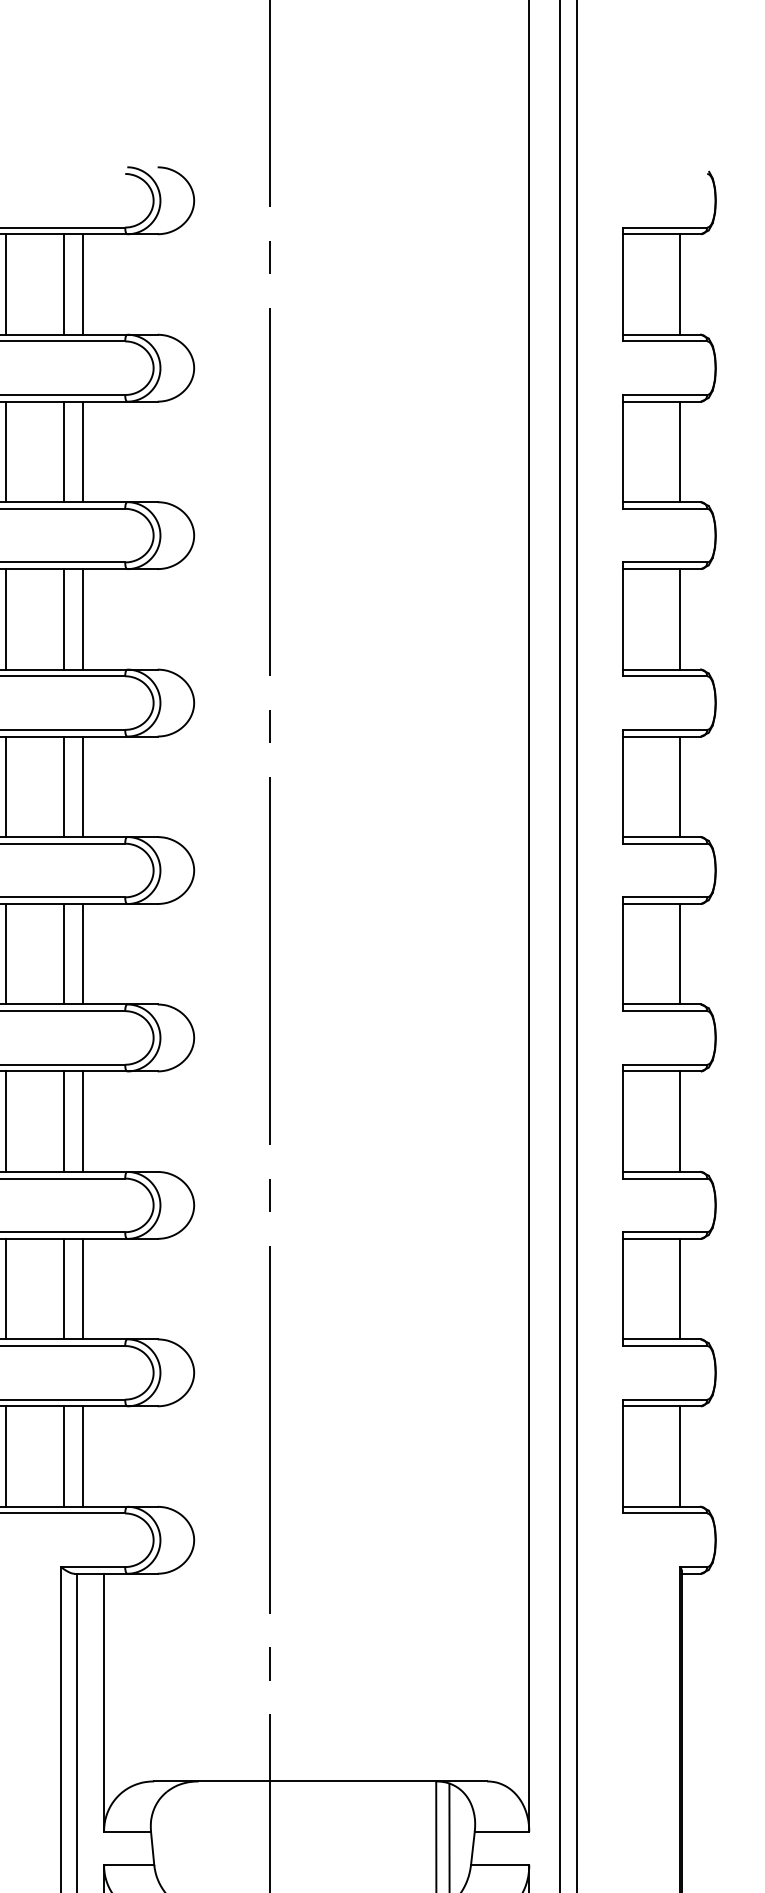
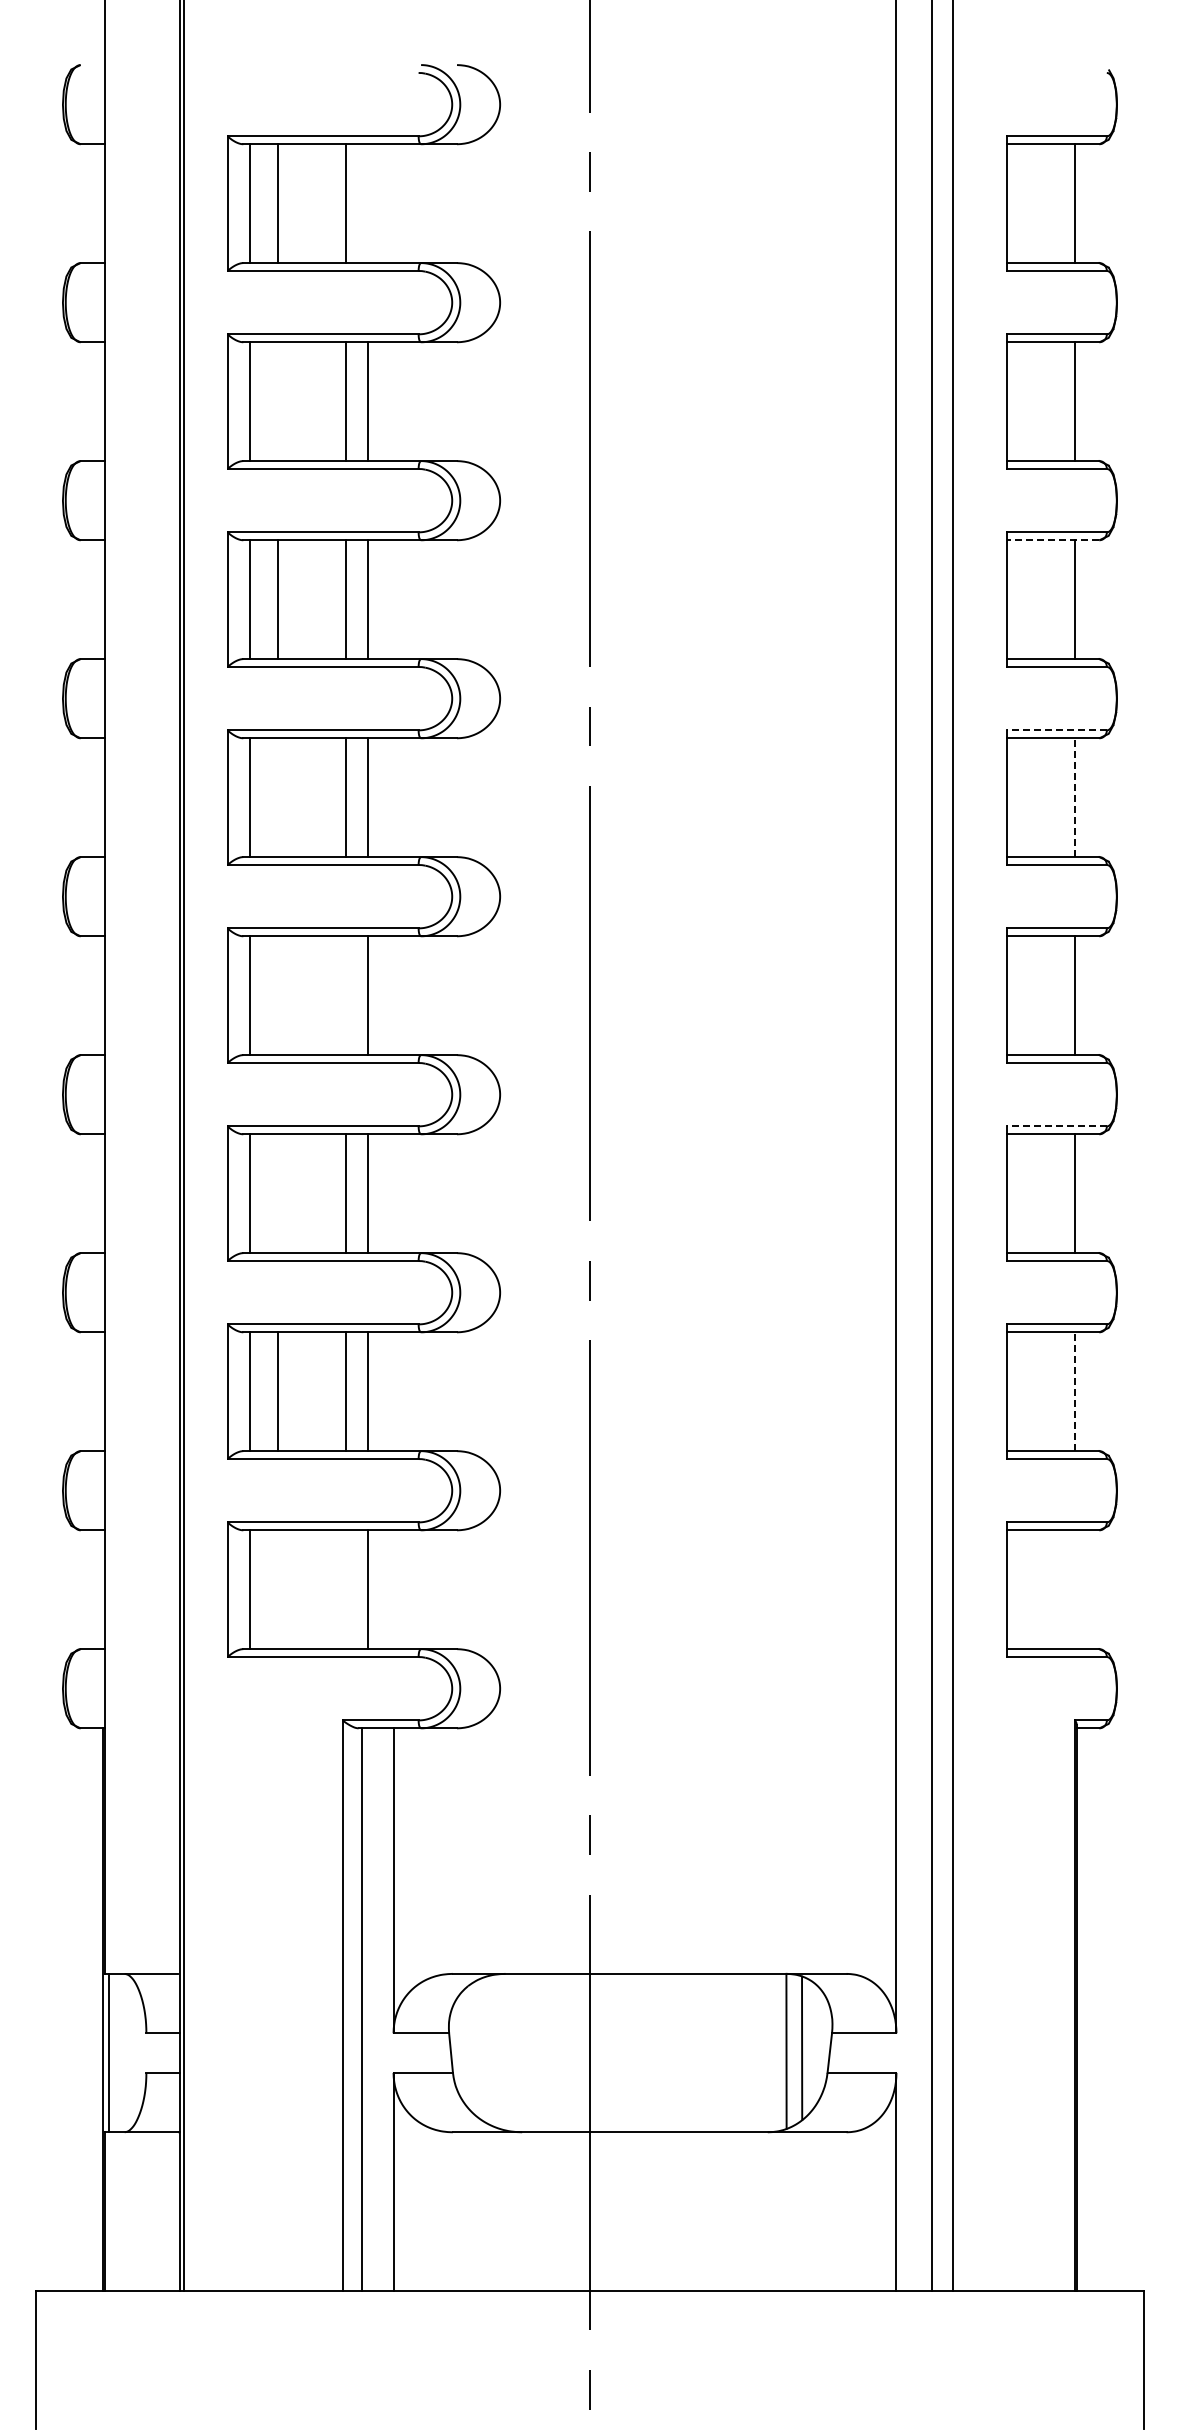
line: (82, 284) -> (368, 203), removed
line: (6, 451) -> (278, 401), removed
line: (661, 569) -> (1052, 540), solid -> dashed
line: (664, 729) -> (1056, 730), solid -> dashed
line: (6, 786) -> (278, 797), removed
line: (680, 786) -> (1075, 797), solid -> dashed
line: (6, 954) -> (278, 995), removed
line: (63, 954) -> (345, 995), removed
line: (664, 1064) -> (1056, 1126), solid -> dashed
line: (6, 1121) -> (278, 1193), removed
line: (680, 1288) -> (1075, 1391), solid -> dashed
line: (6, 1456) -> (278, 1589), removed
line: (63, 1456) -> (345, 1589), removed
line: (680, 1456) -> (1075, 1589), removed

